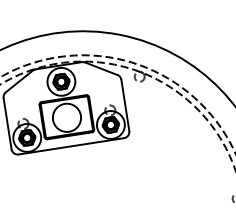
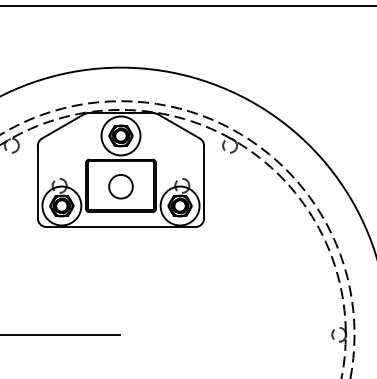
circle: (66, 117) -> (120, 186), size x0.6

